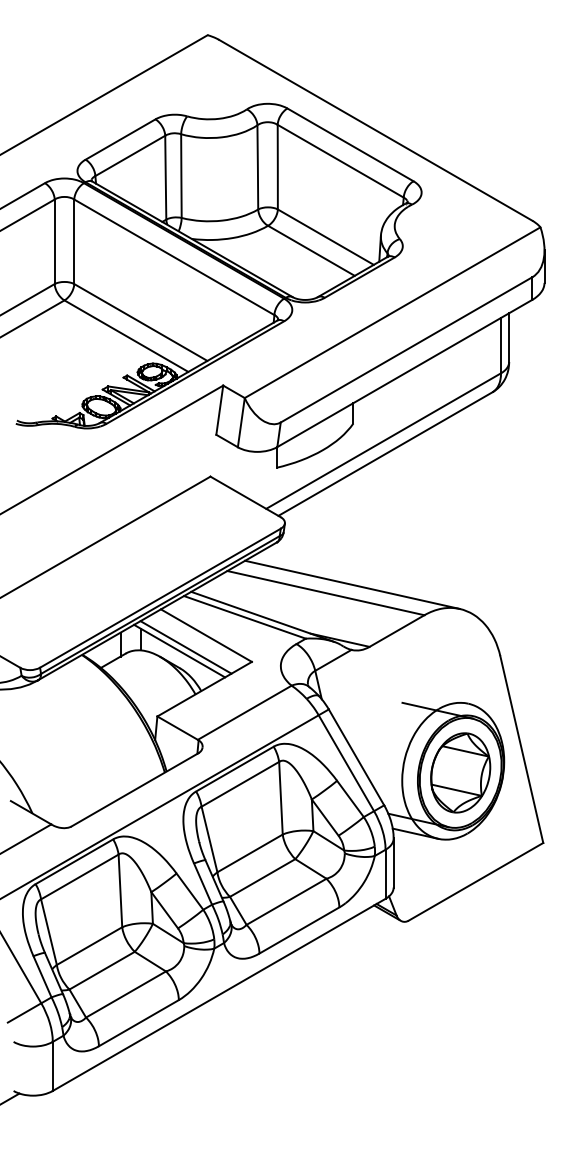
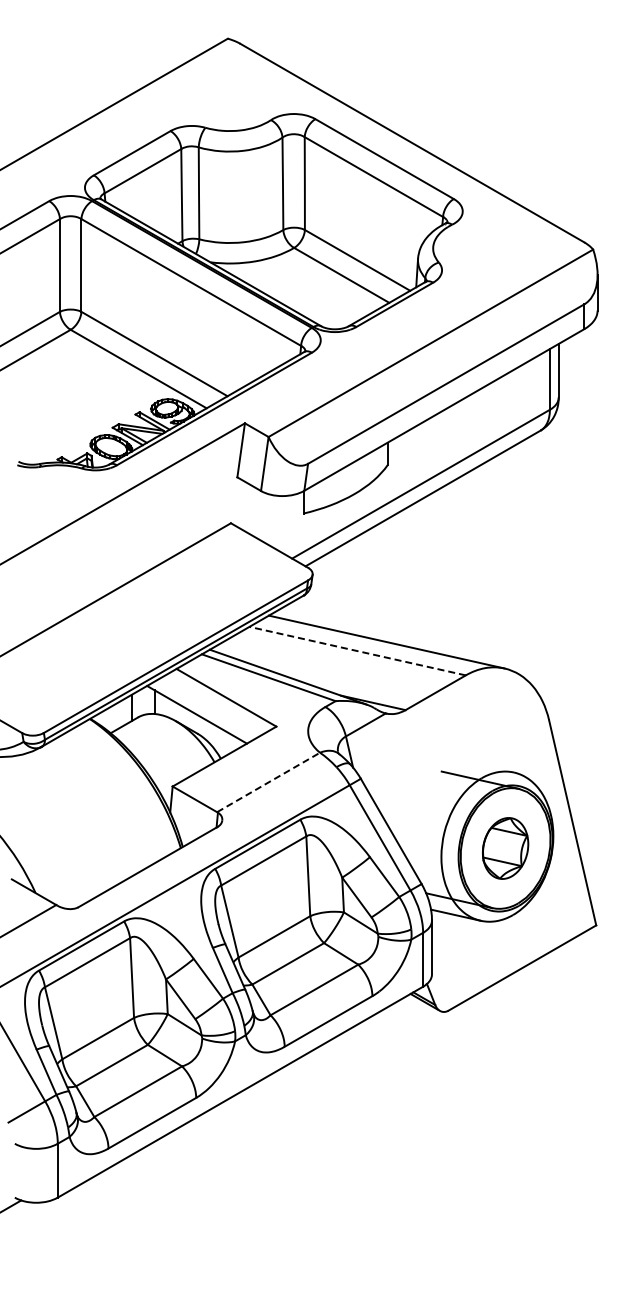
line: (325, 593) -> (357, 651), solid -> dashed
line: (186, 647) -> (204, 710), removed
line: (245, 712) -> (269, 782), solid -> dashed
part: (460, 772) -> (505, 848), size x0.7

